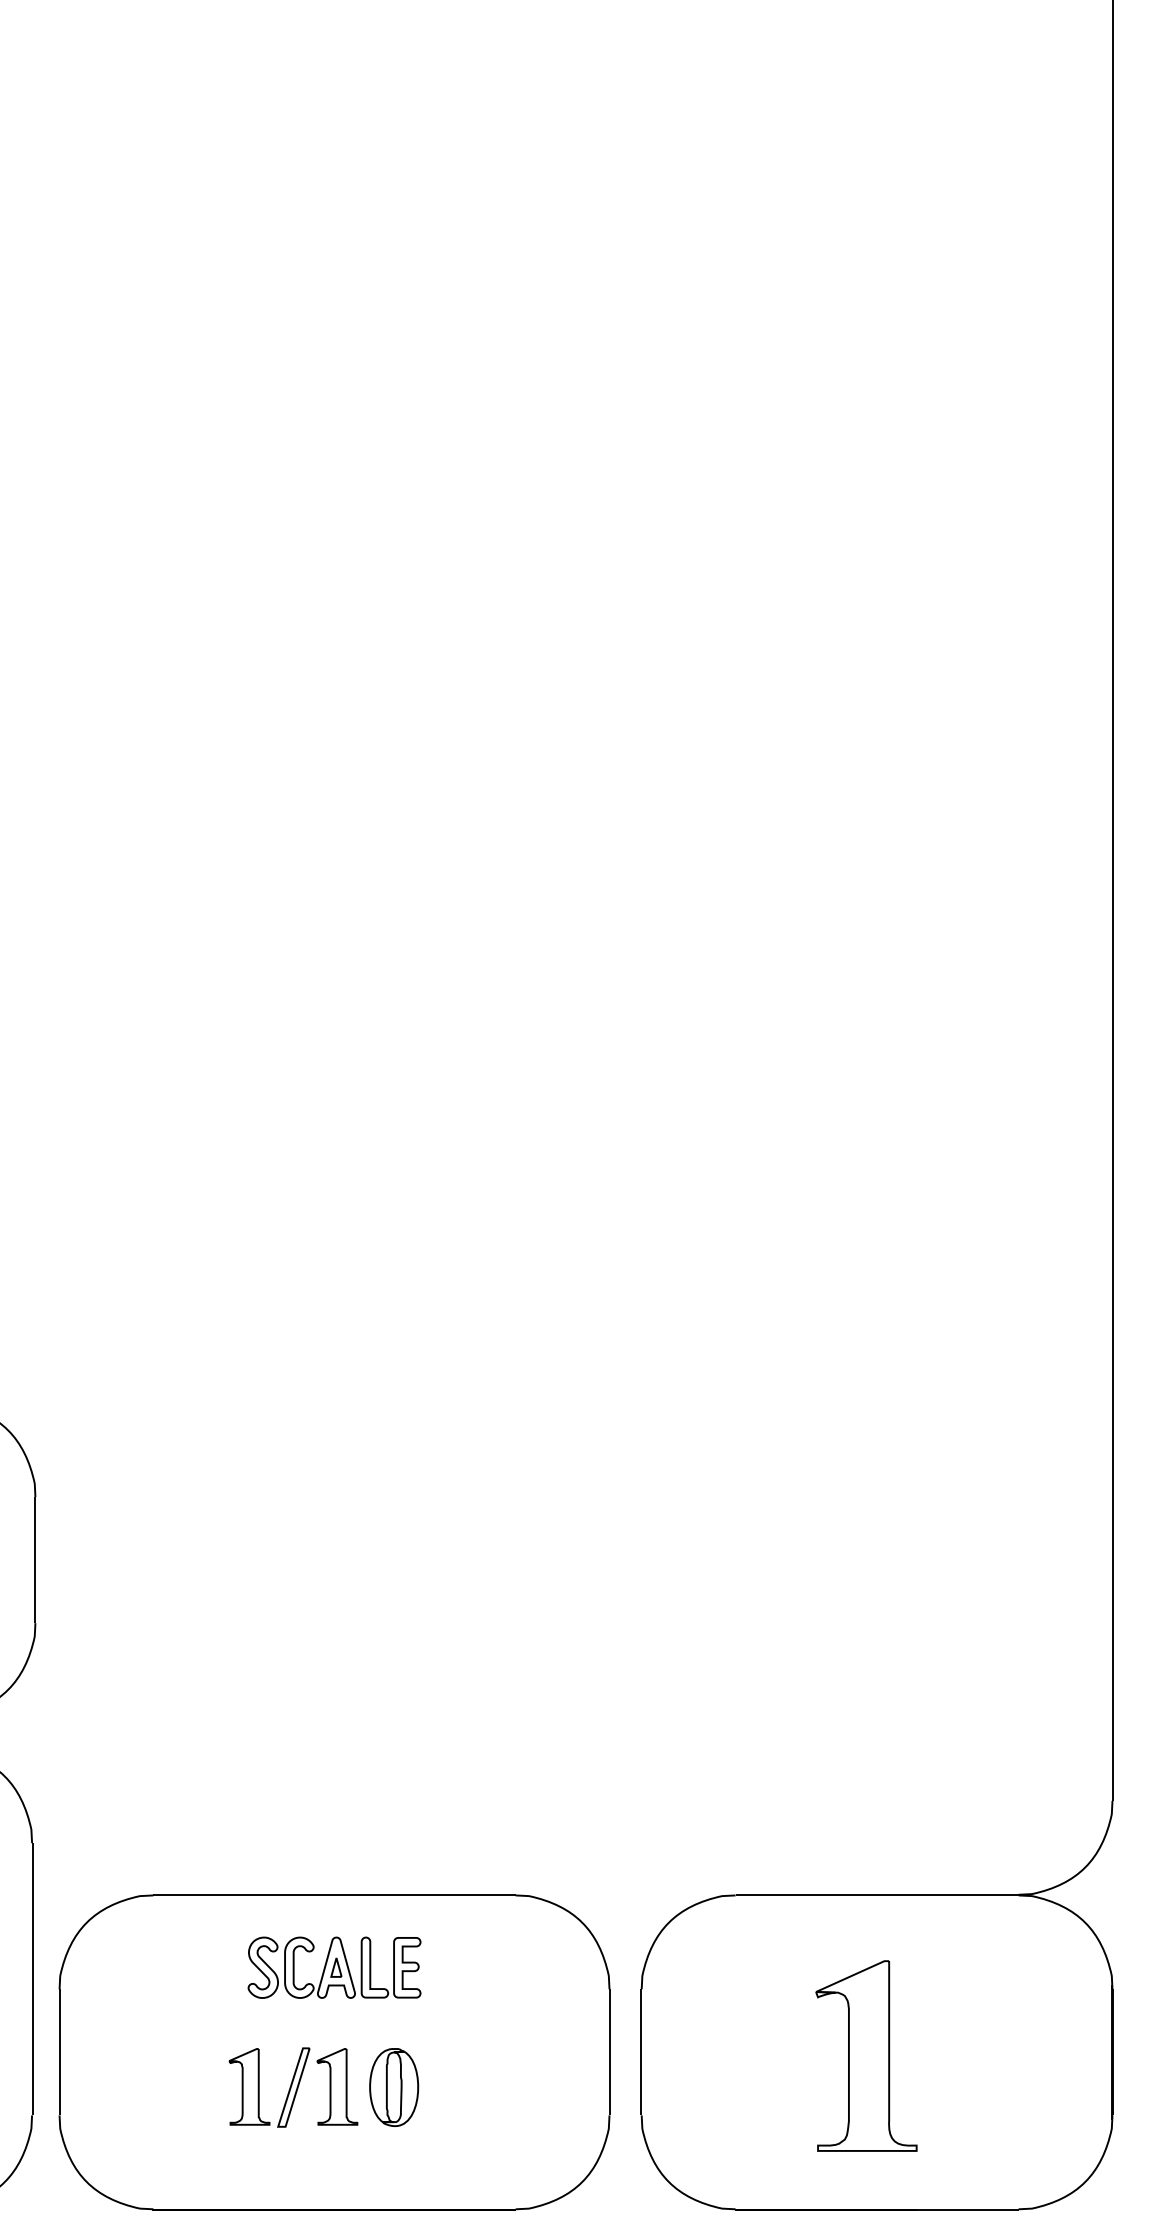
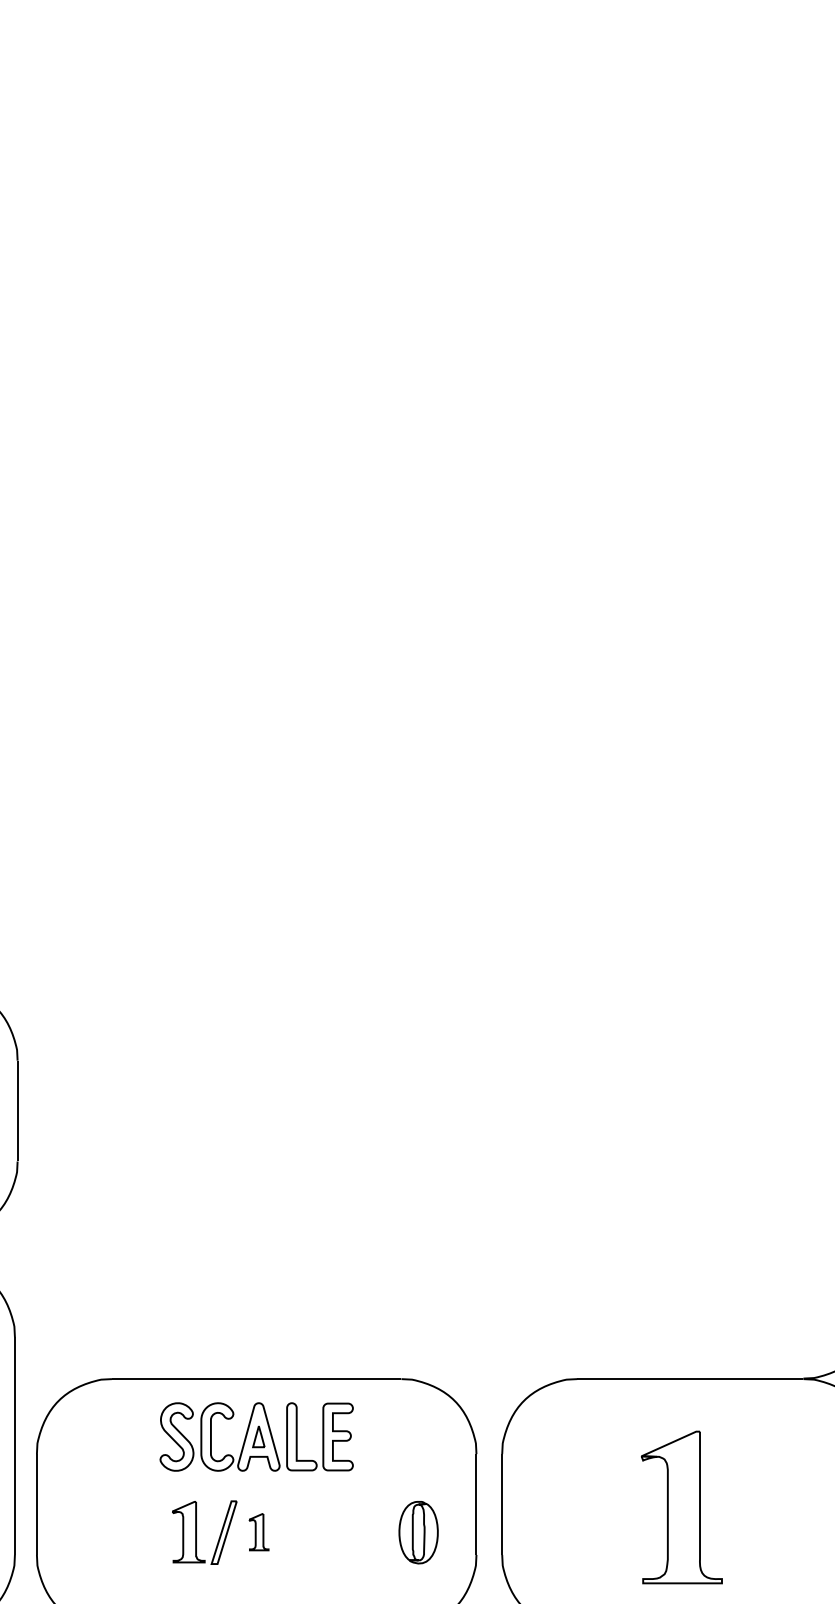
part: (334, 1967) -> (256, 1436), size x1.4
part: (337, 2086) -> (259, 1531), size x0.6
part: (394, 2087) -> (418, 1532), moved

